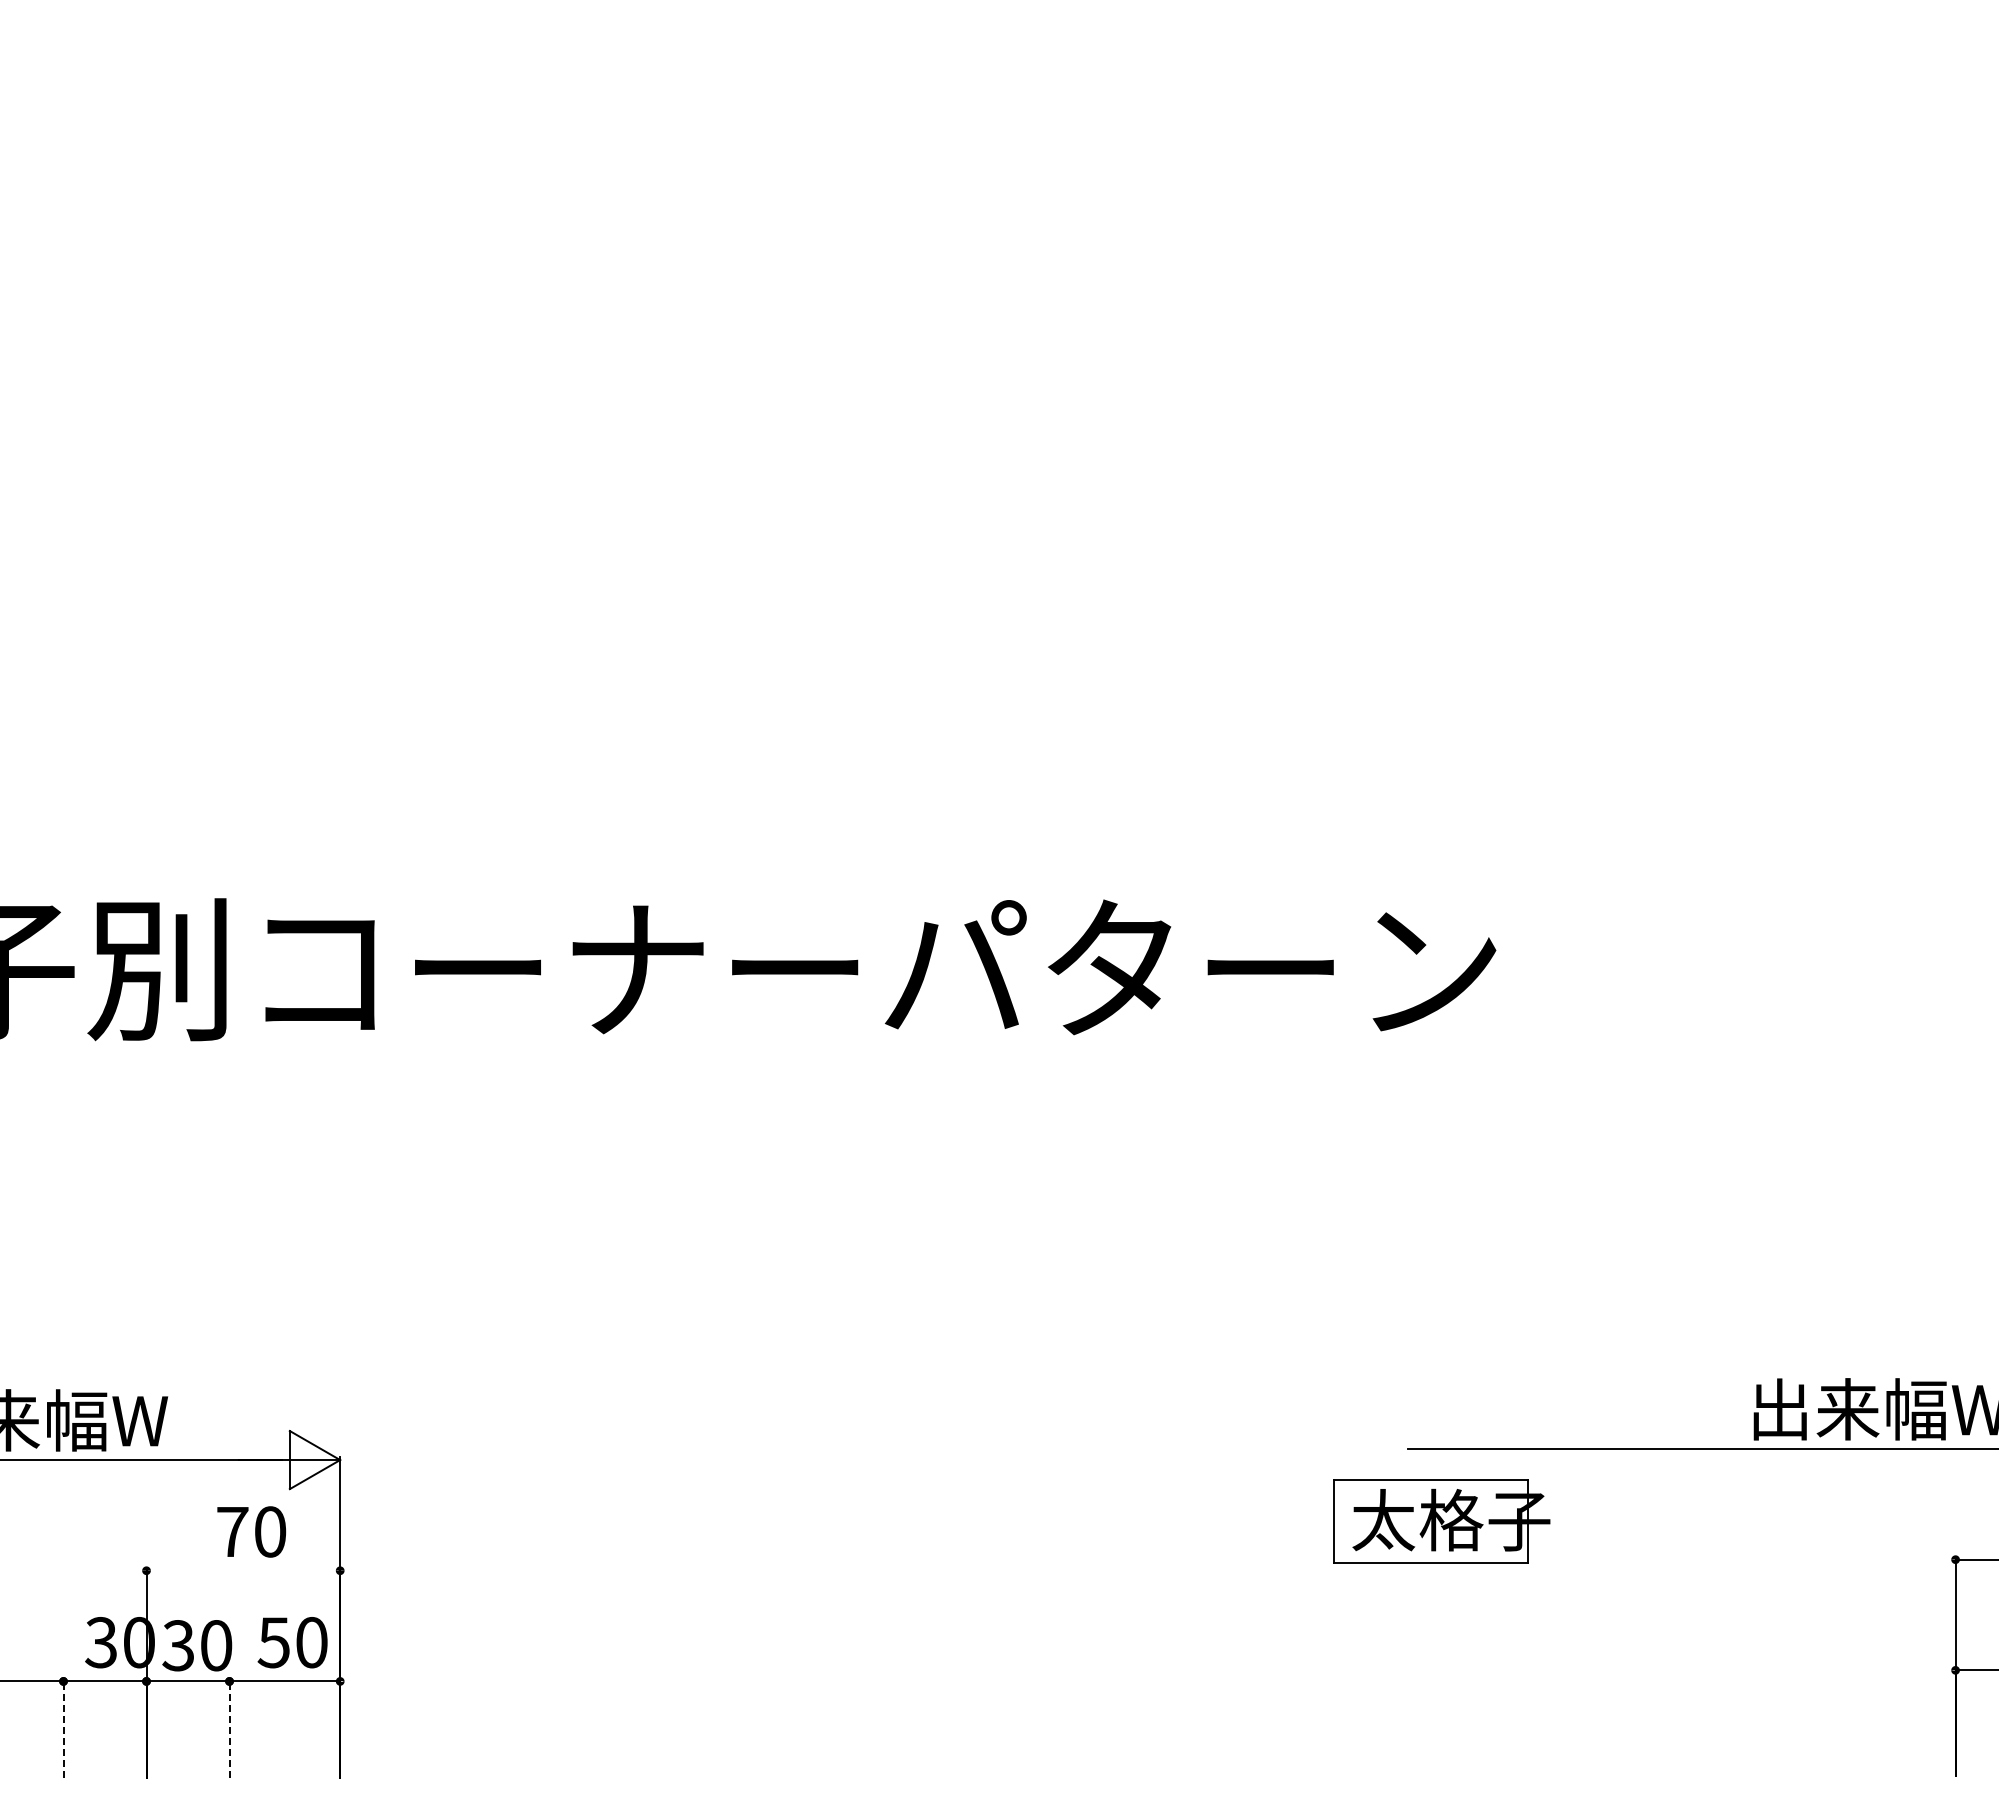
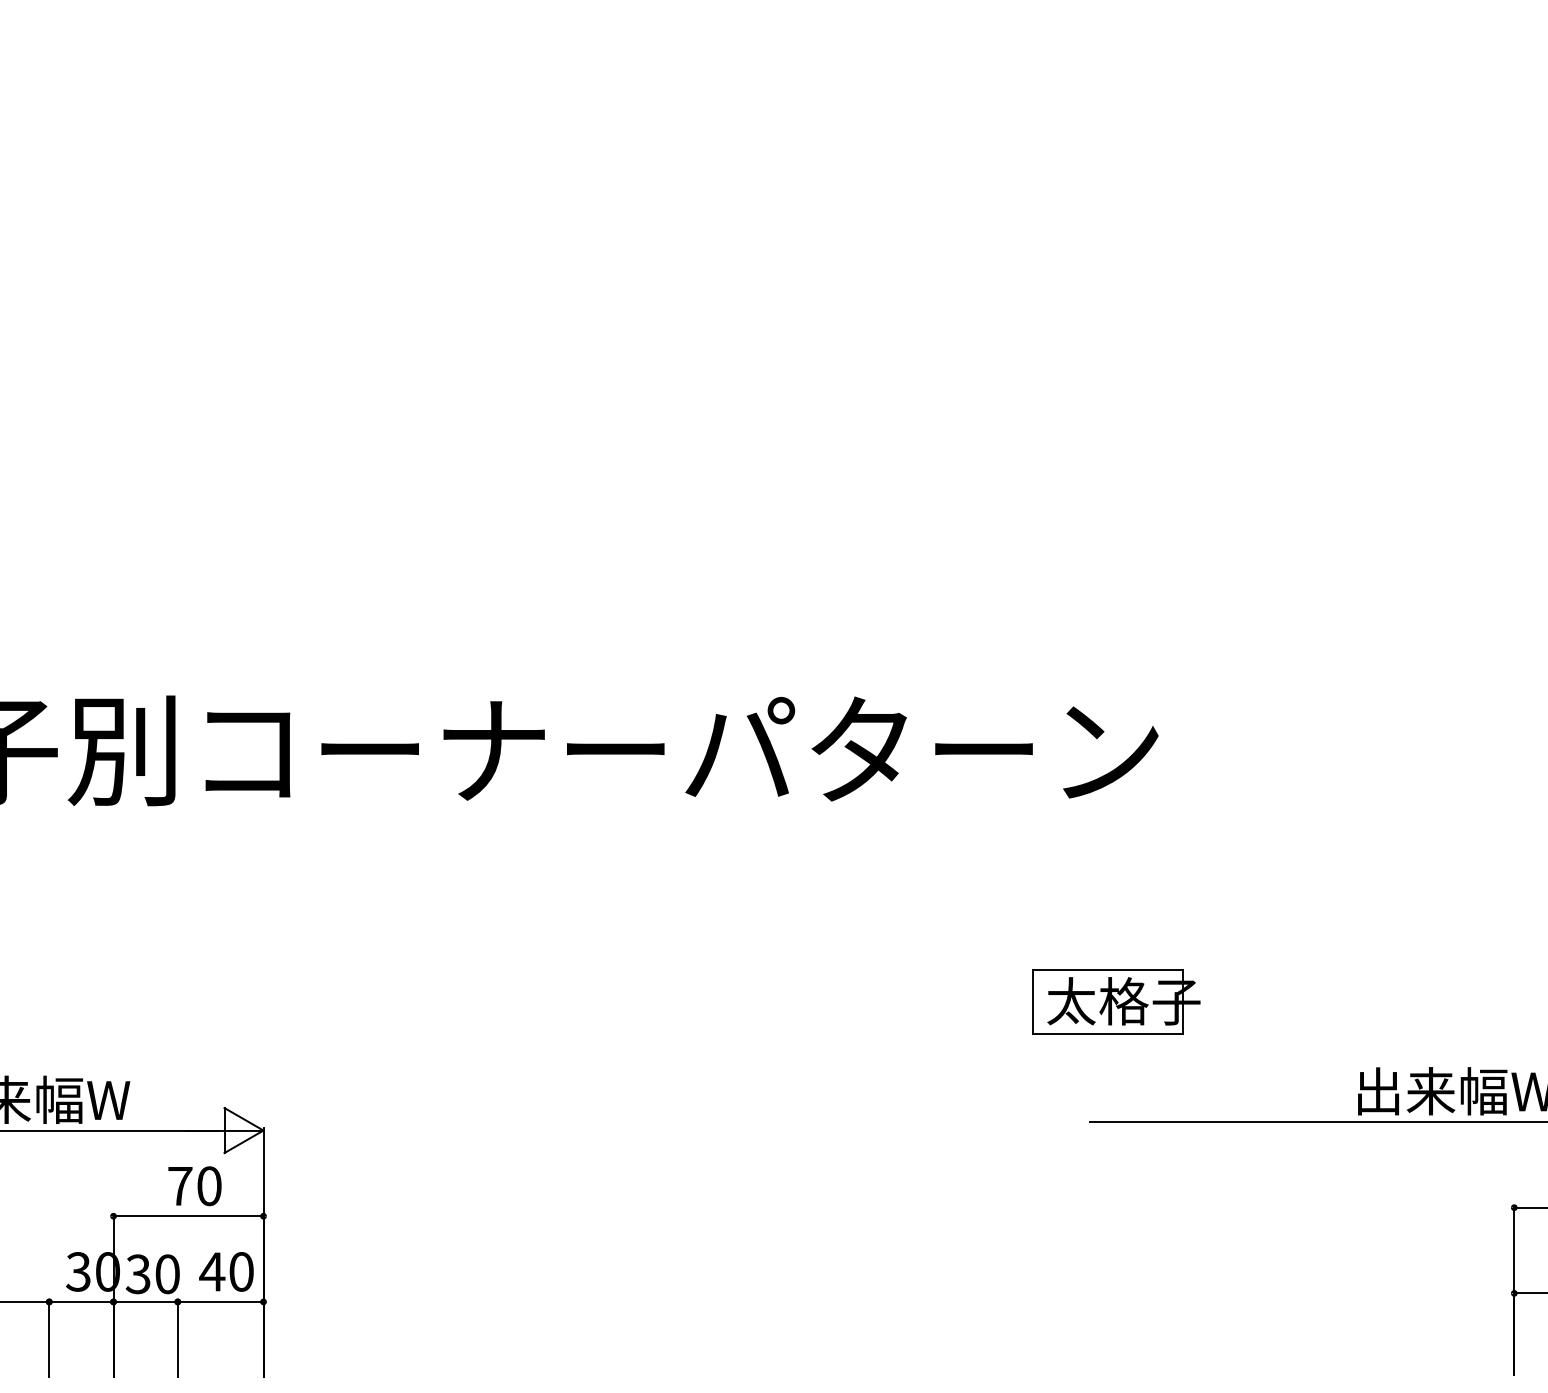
part: (1441, 1521) -> (1116, 1002), moved
line: (243, 1570) -> (188, 1216), added
text: (273, 1642) -> (211, 1271), 50 -> 40
line: (63, 1728) -> (49, 1338), dashed -> solid
line: (229, 1728) -> (177, 1338), dashed -> solid

